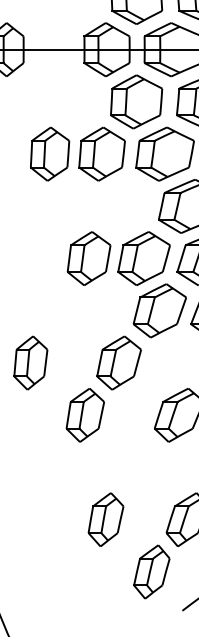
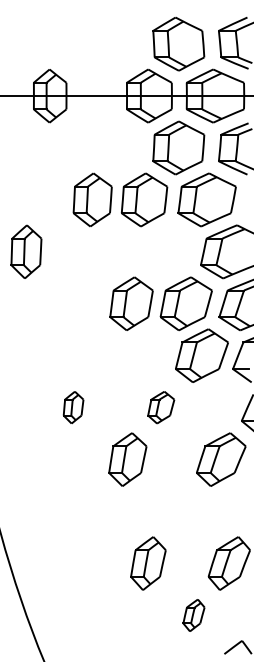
part: (30, 362) -> (73, 407), size x0.6
part: (118, 362) -> (160, 407), size x0.6
part: (151, 572) -> (193, 615), size x0.6

